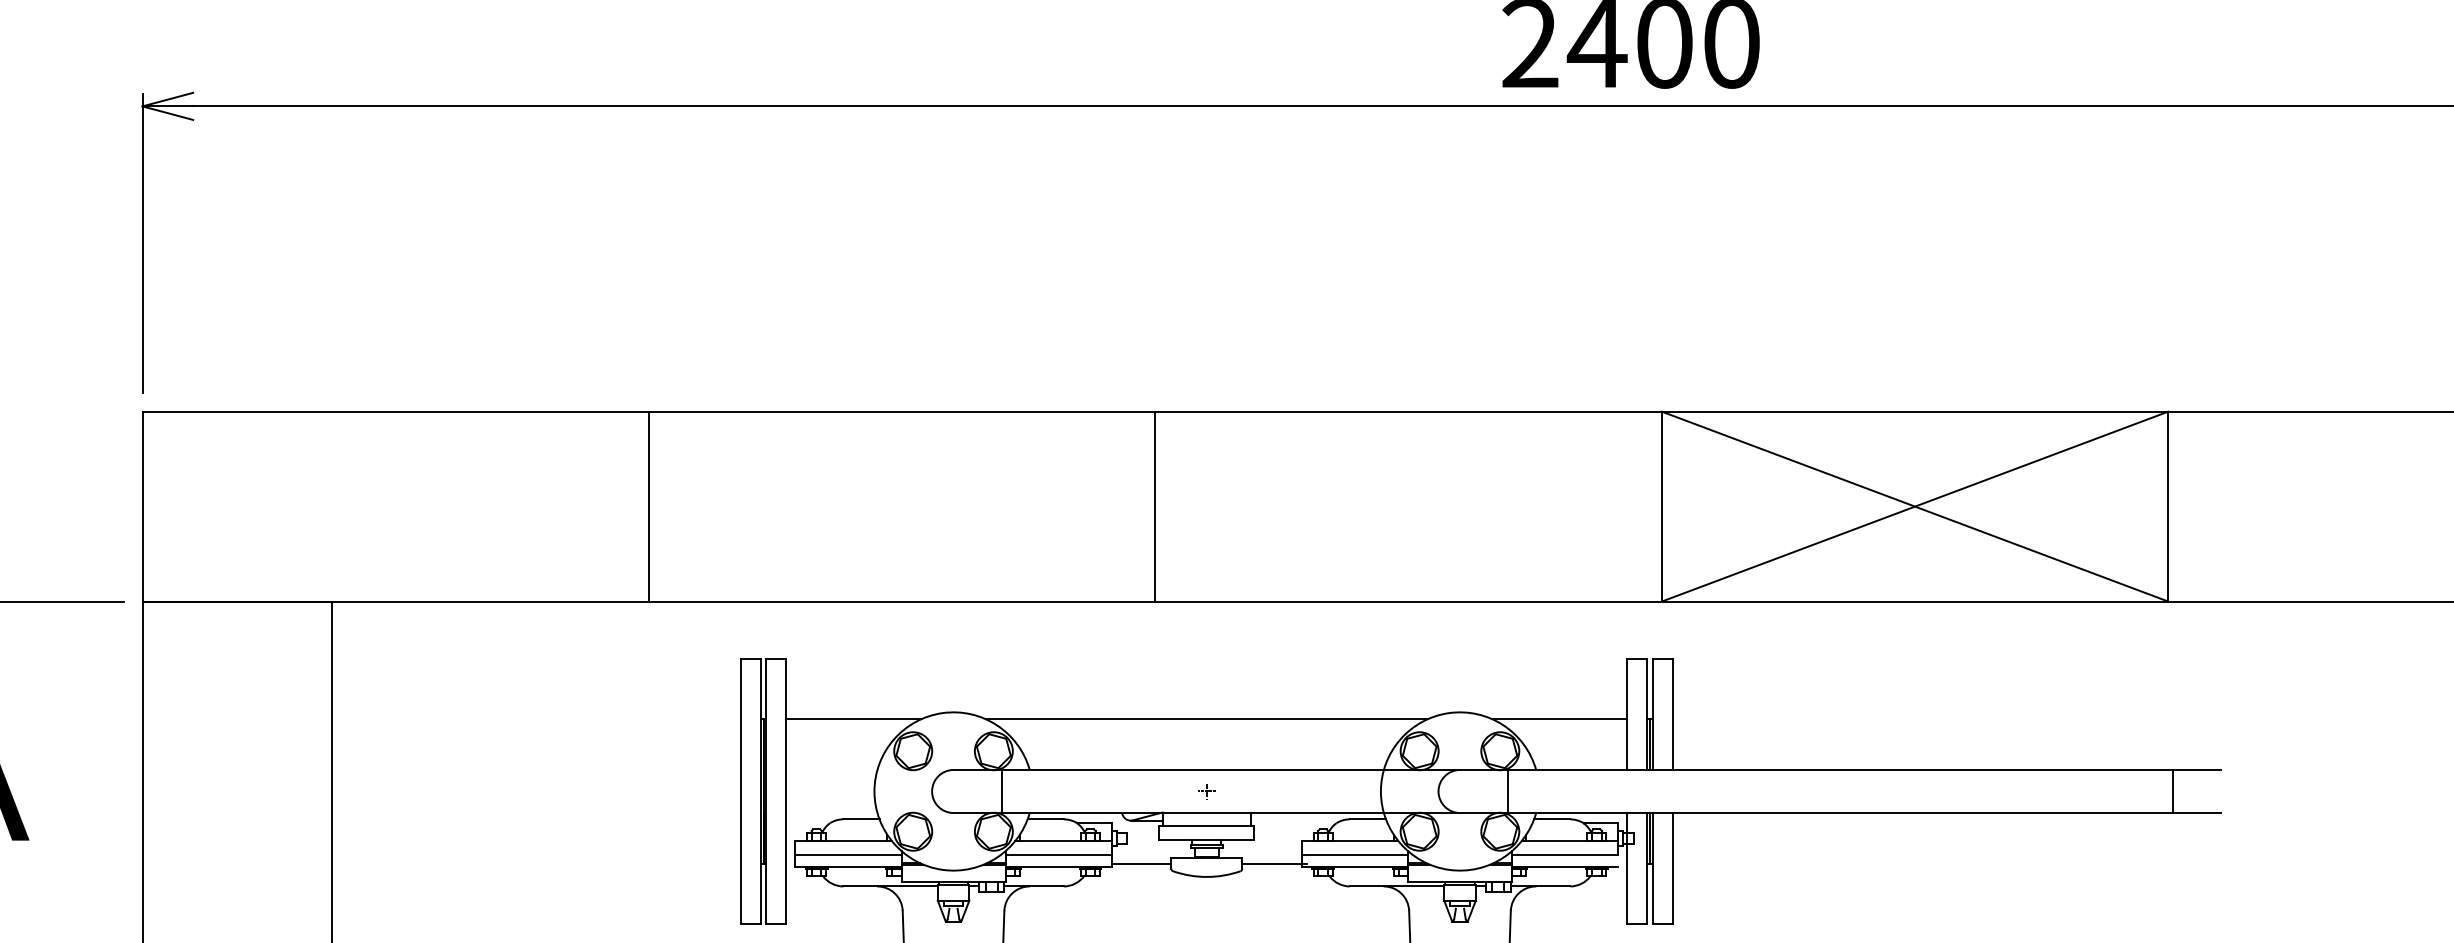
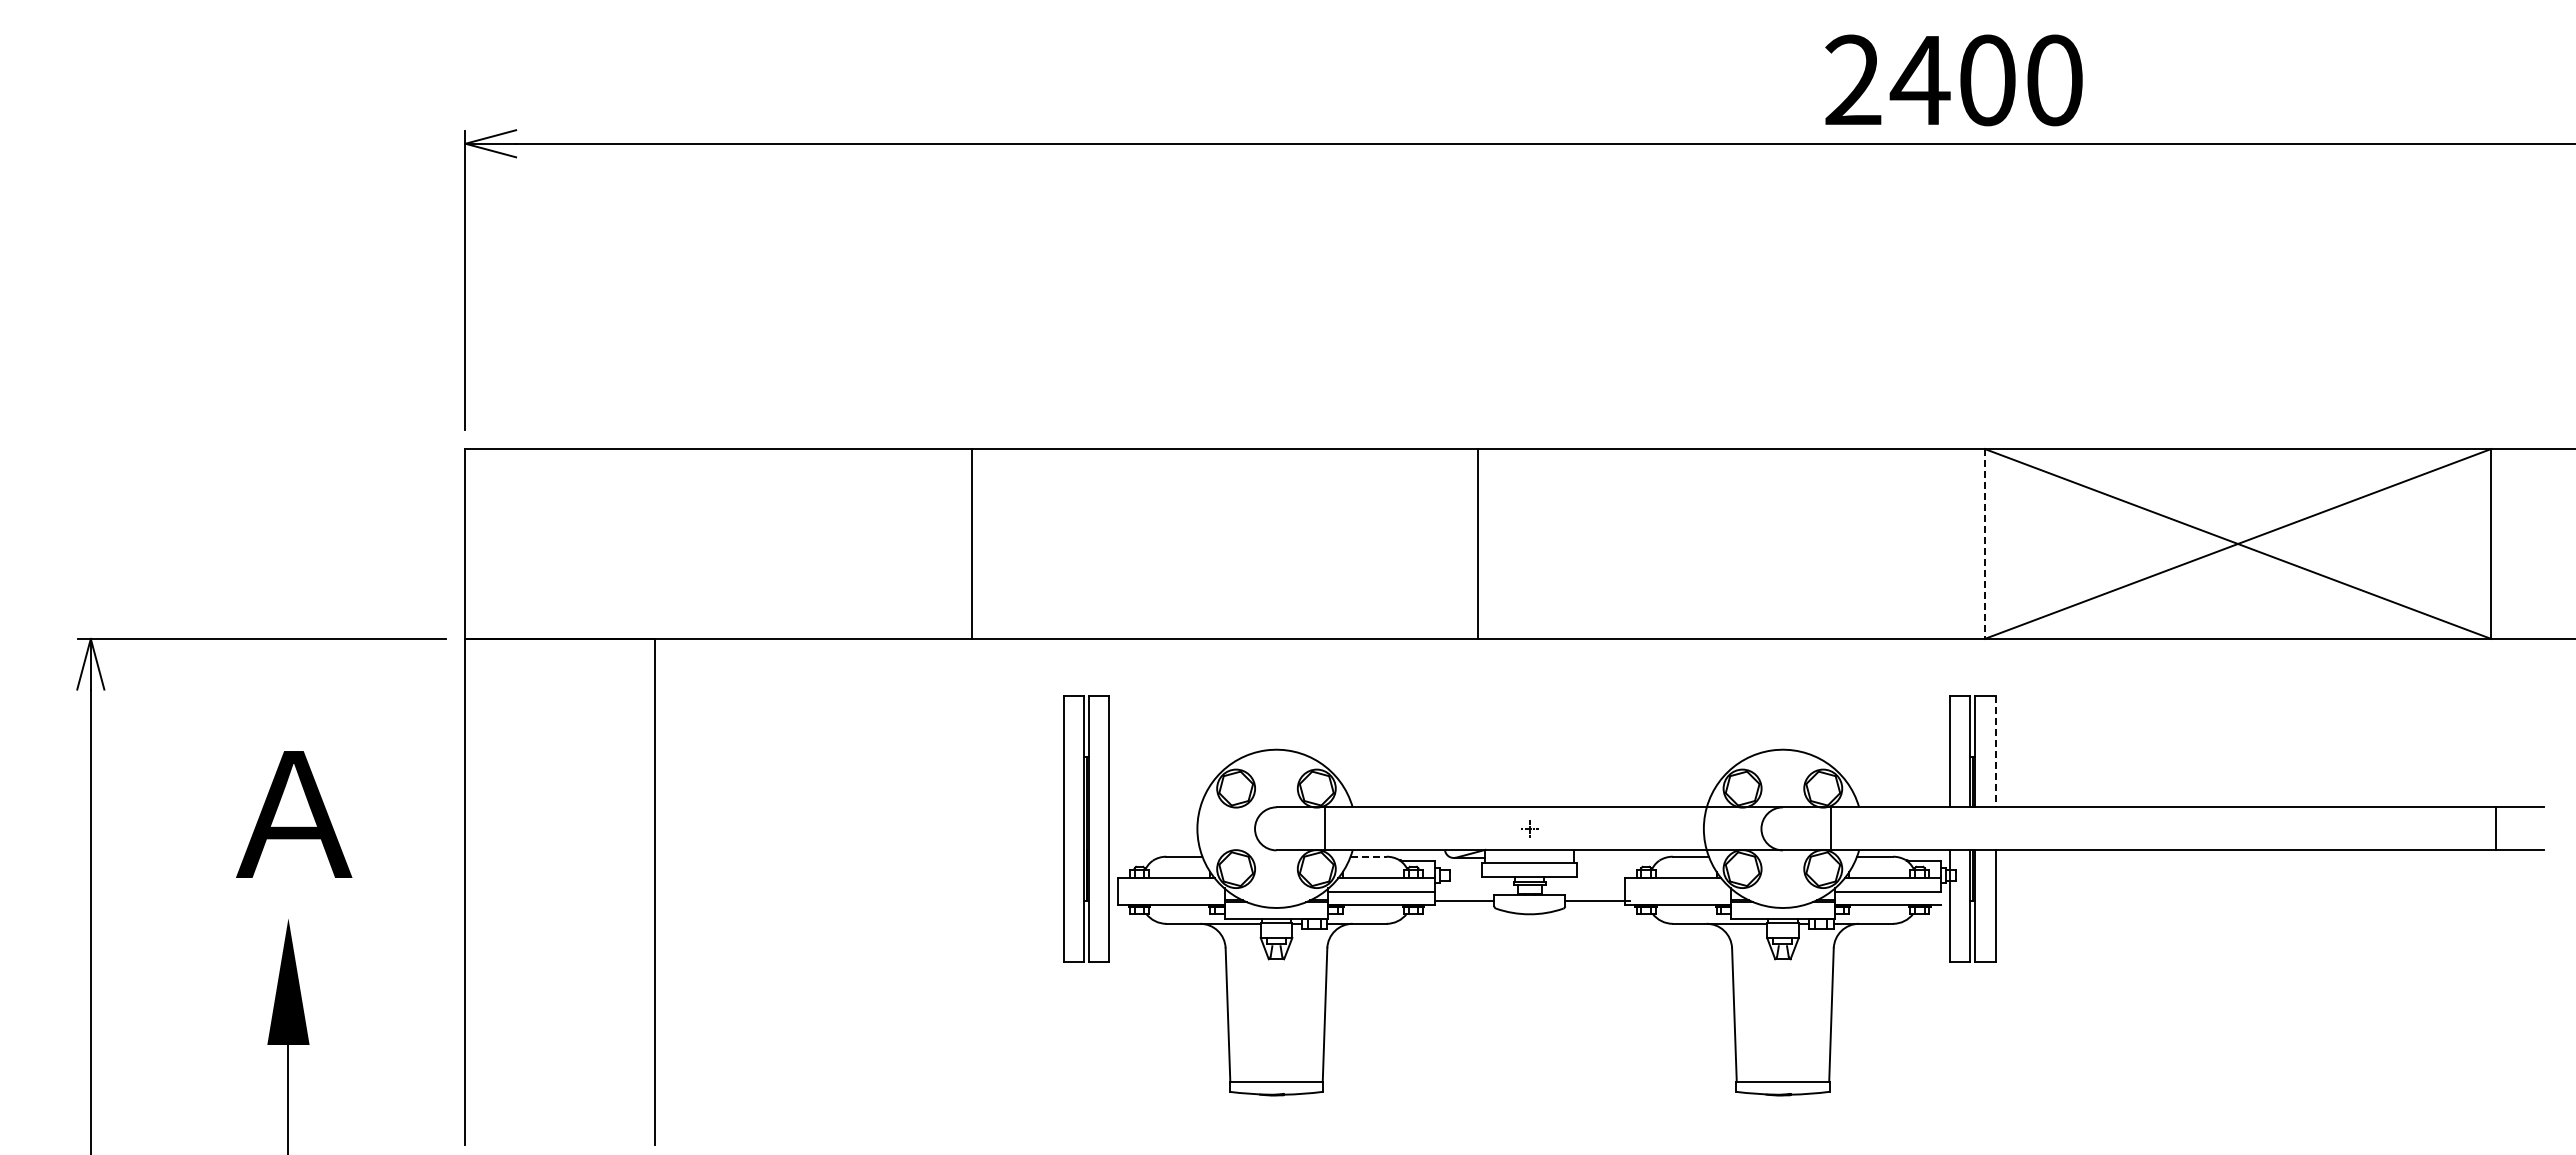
line: (1661, 506) -> (1984, 543), solid -> dashed
line: (1672, 714) -> (1995, 751), solid -> dashed
line: (853, 719) -> (1176, 756), removed
line: (1206, 719) -> (1529, 756), removed
line: (1559, 719) -> (1882, 756), removed
line: (1046, 819) -> (1369, 856), solid -> dashed
line: (848, 855) -> (1171, 892), removed
line: (1354, 855) -> (1677, 892), removed

